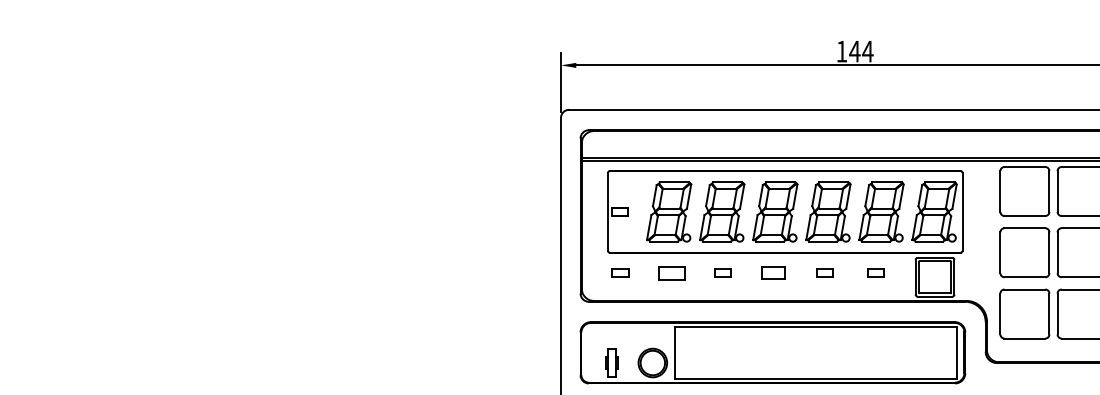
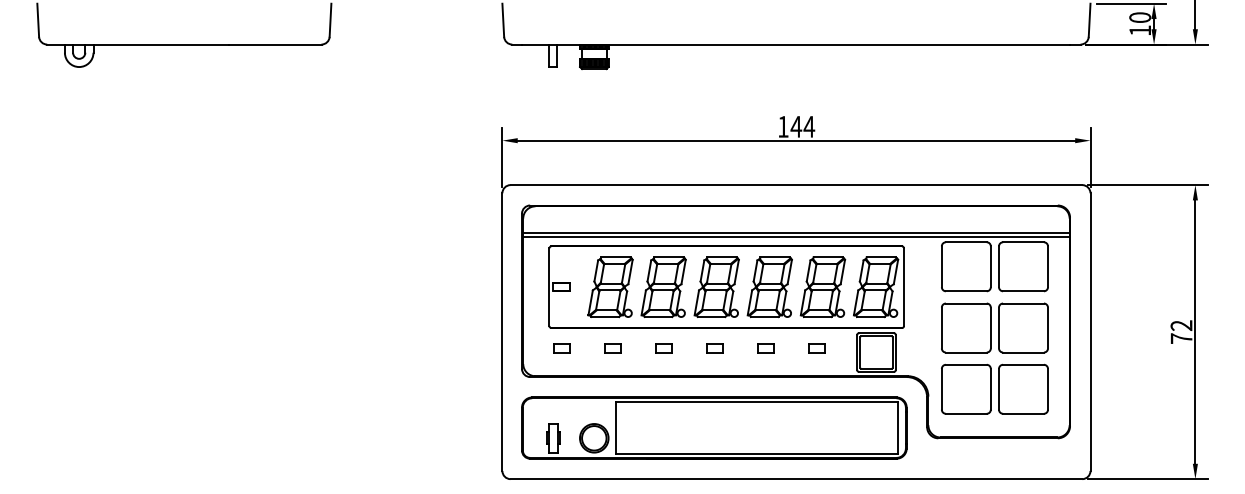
part: (671, 273) -> (612, 348), size x0.62
part: (773, 273) -> (714, 348), size x0.71

